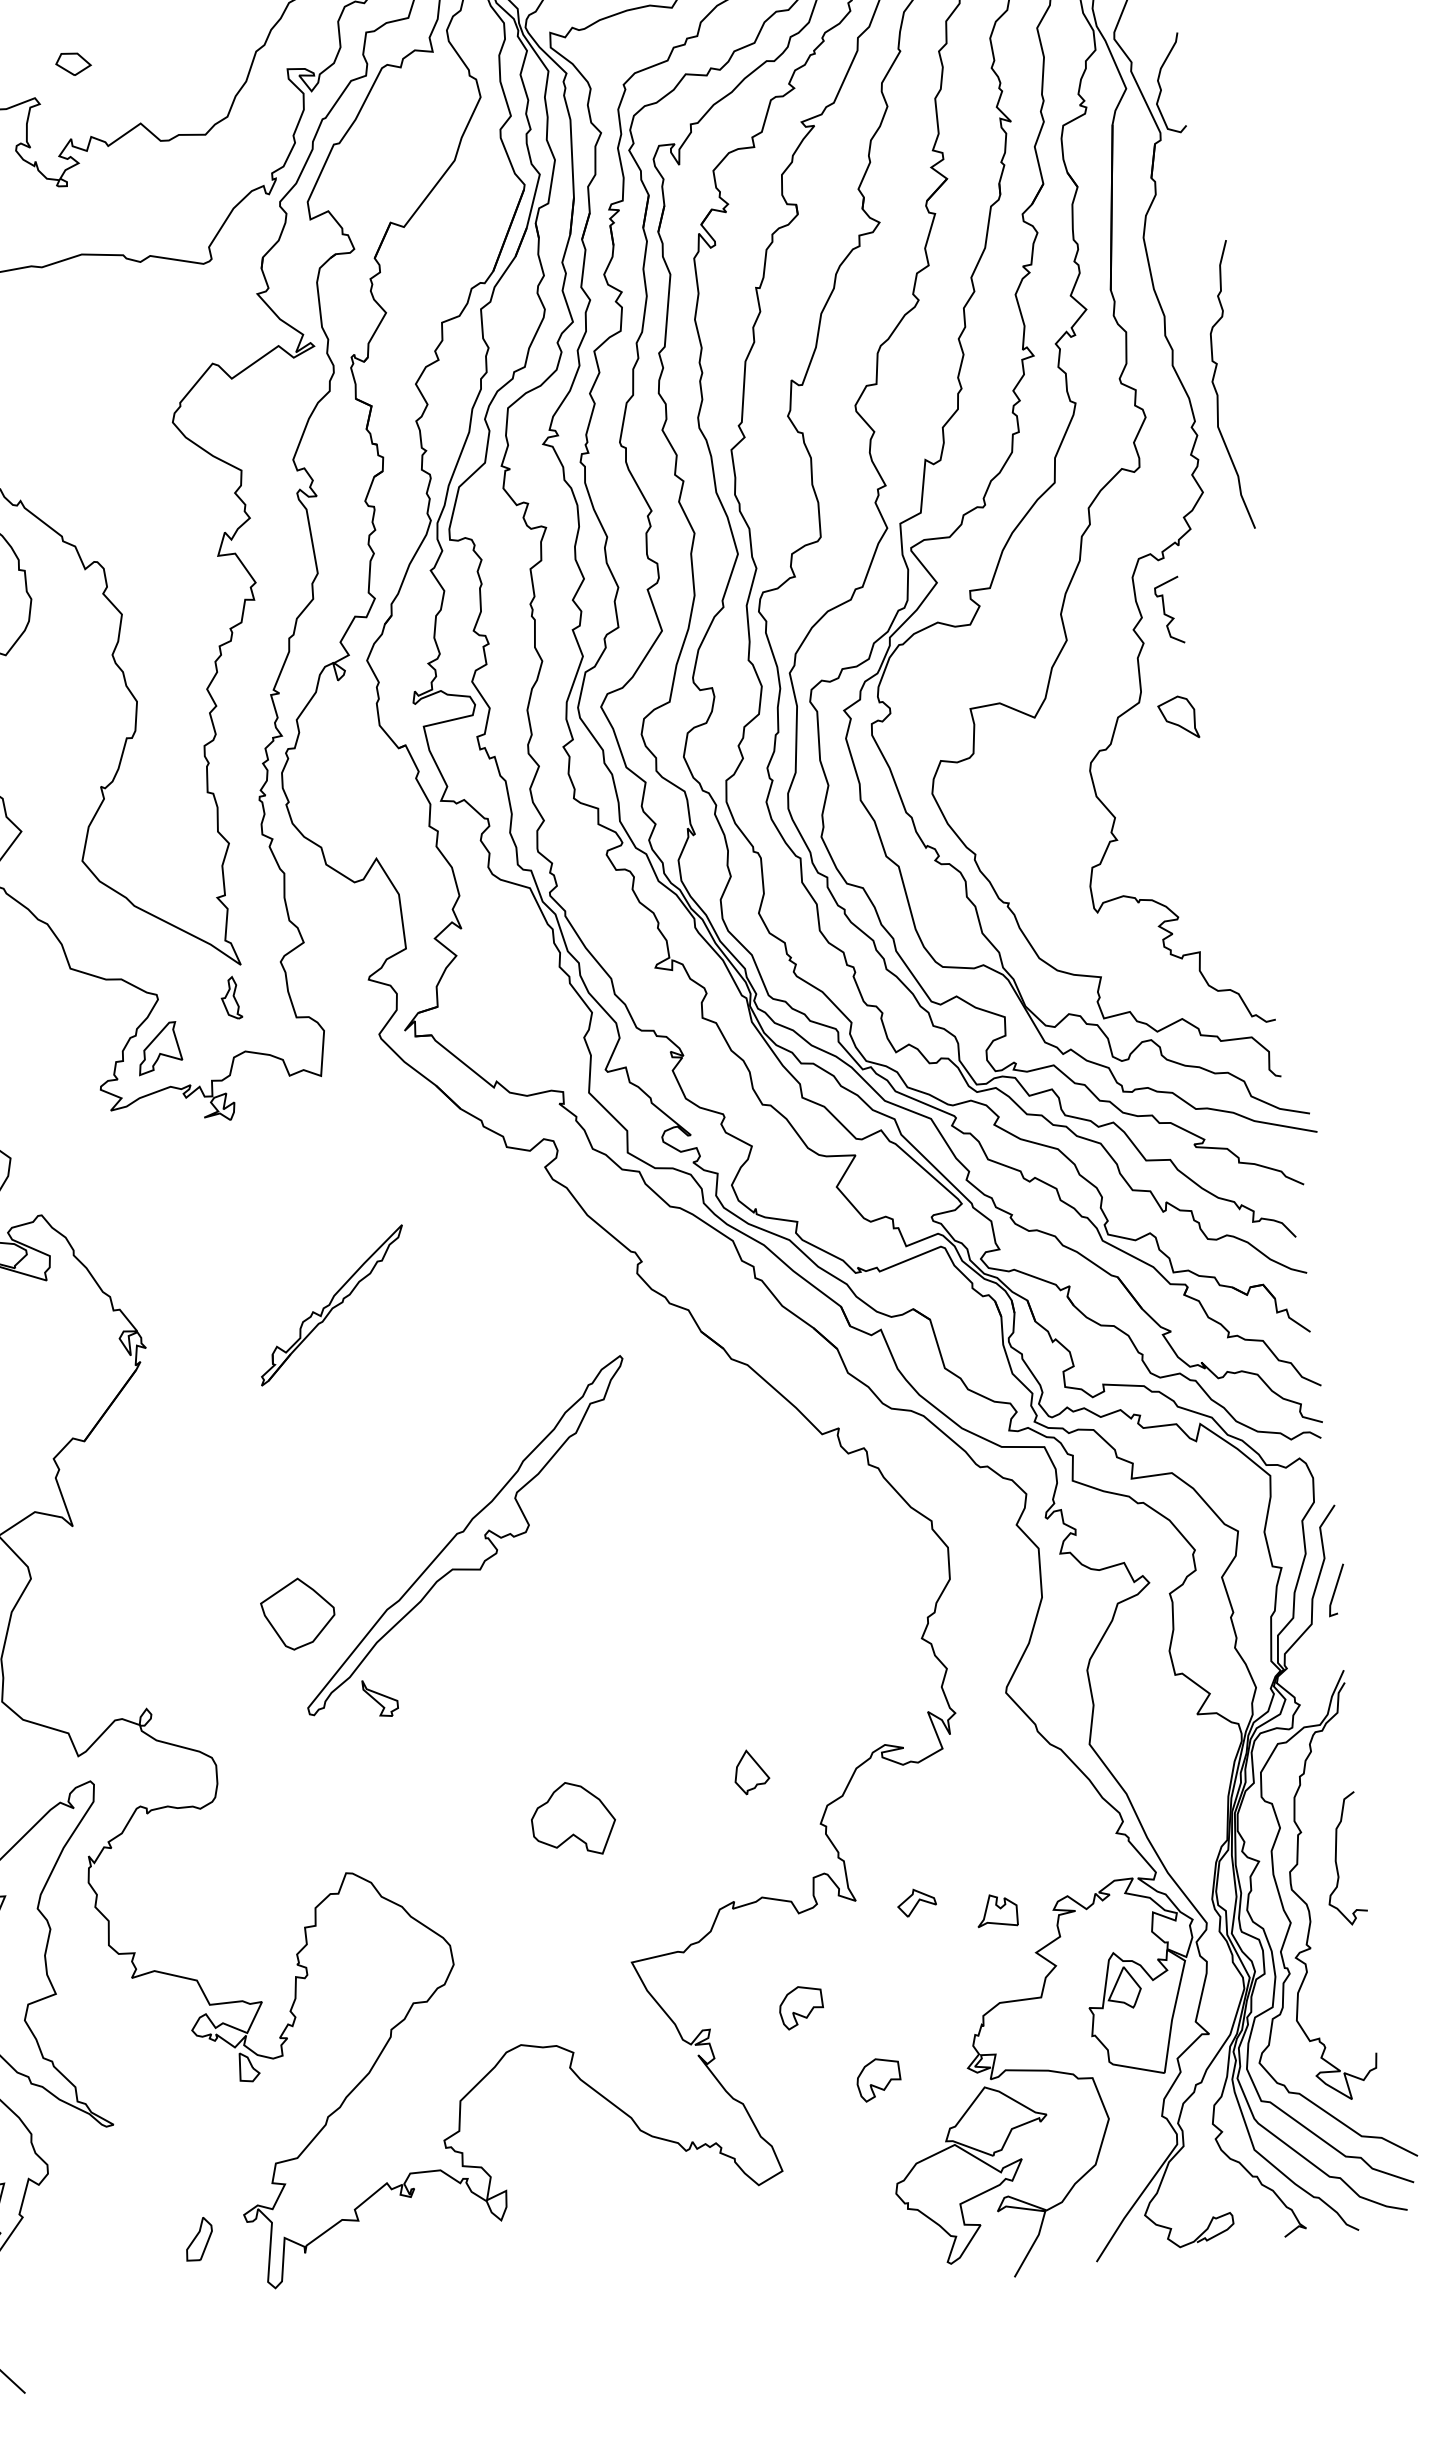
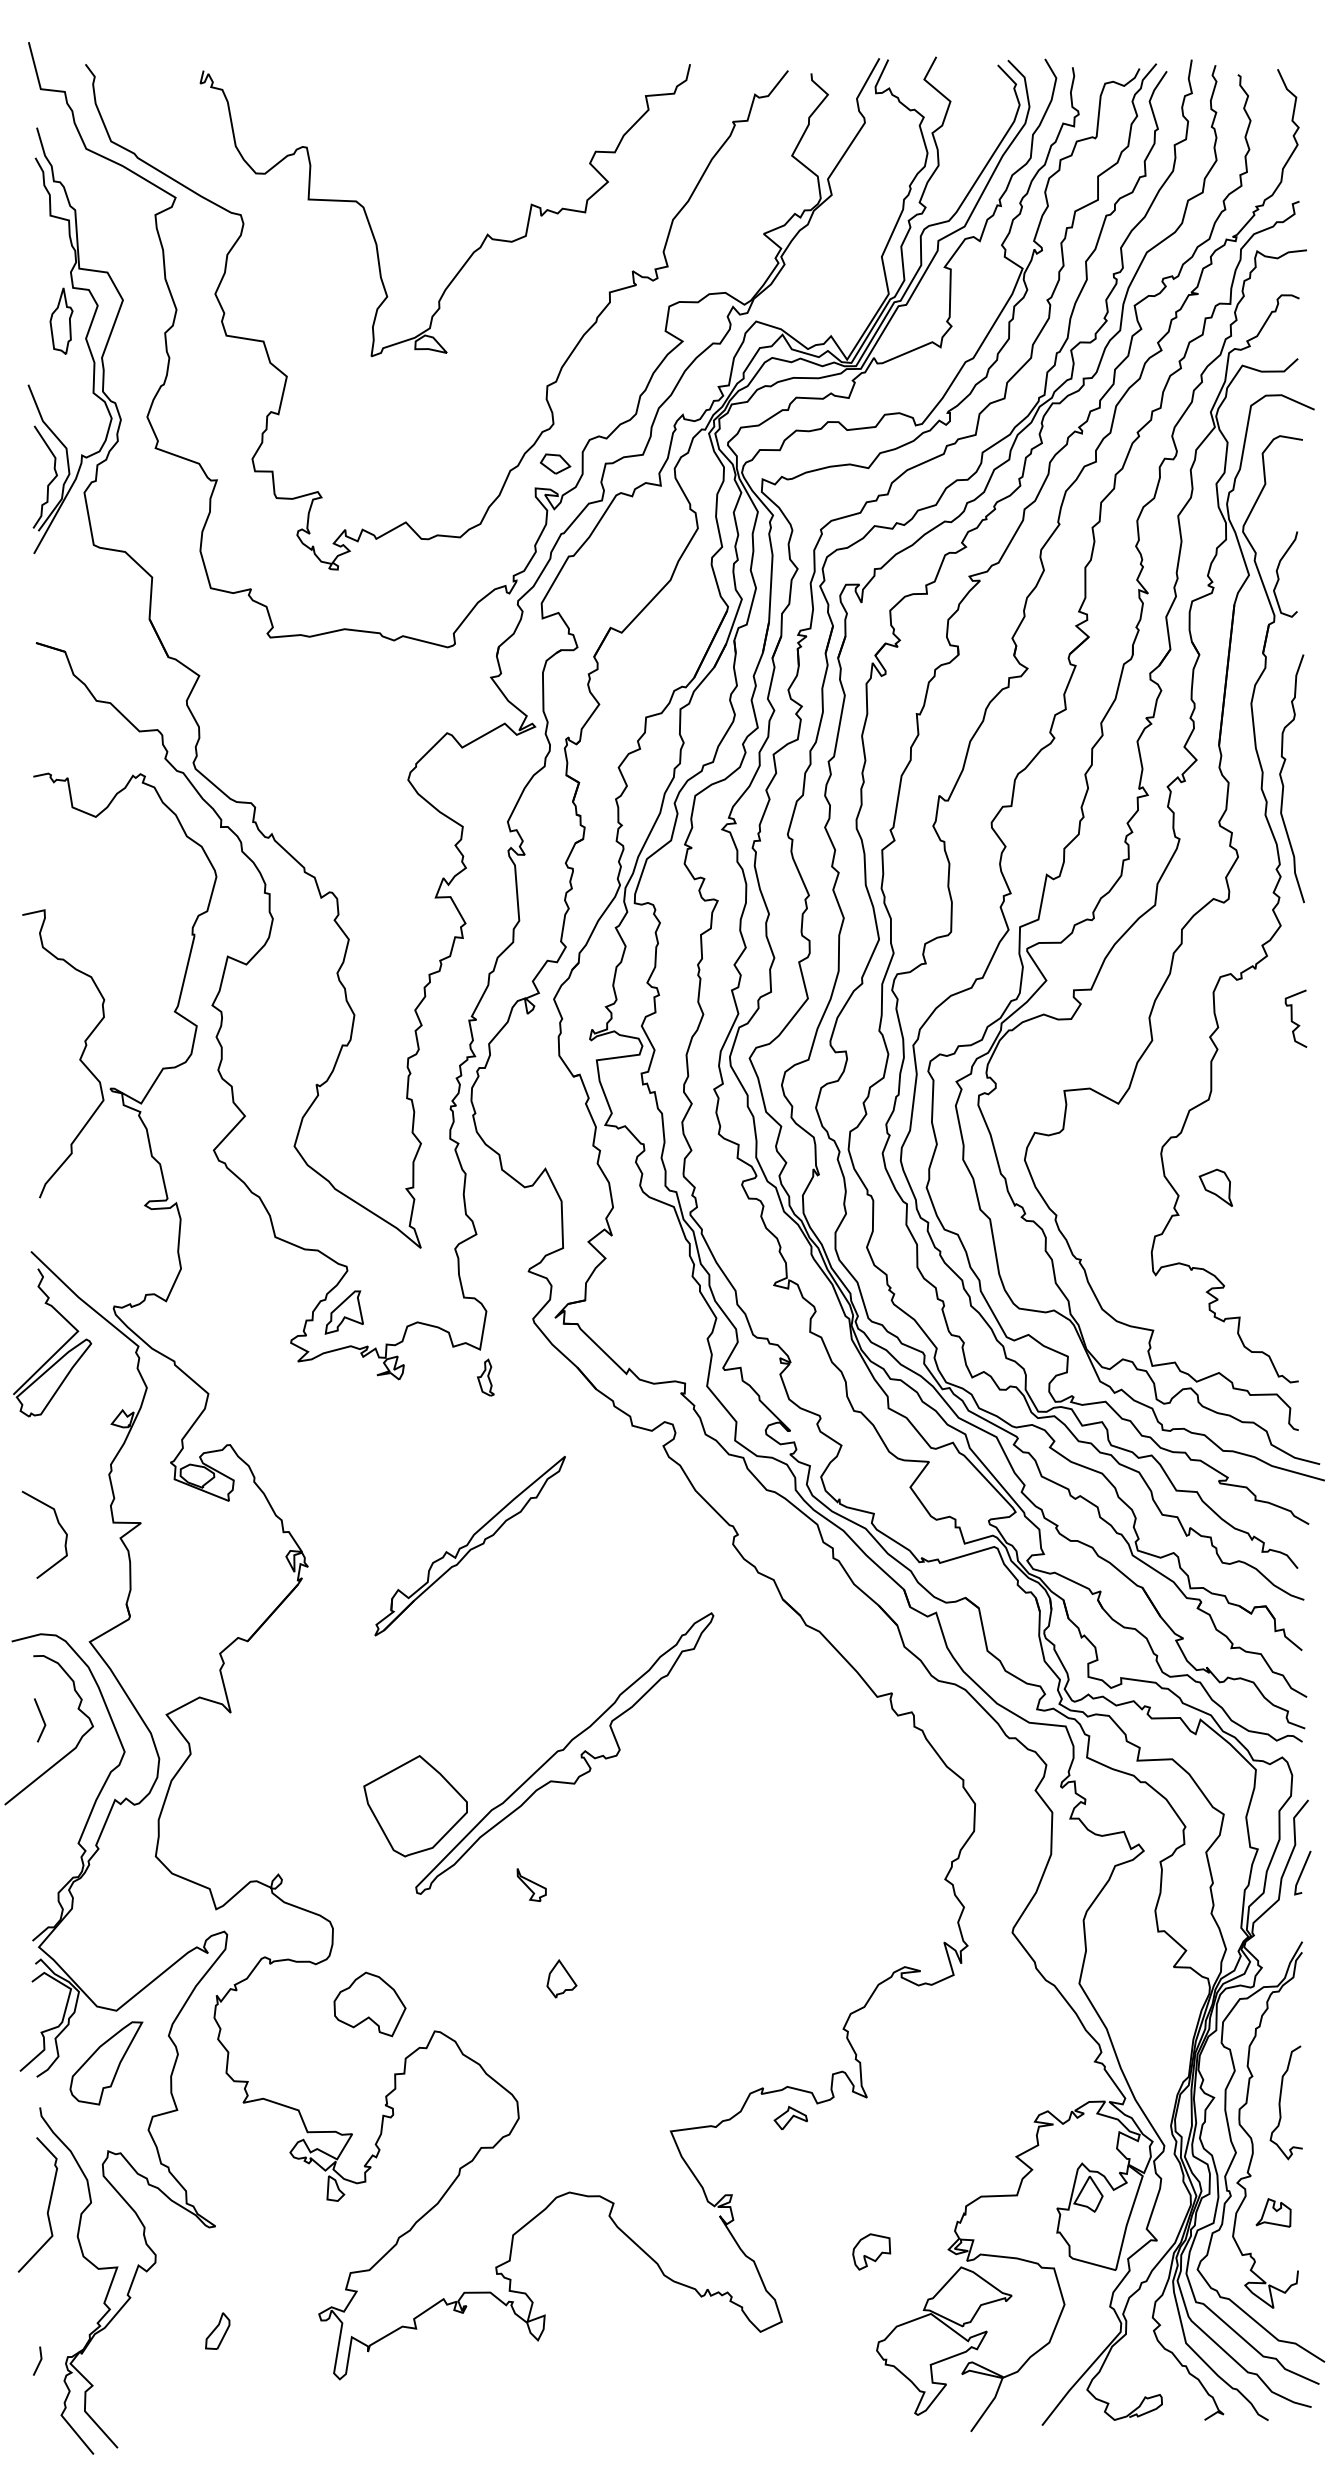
part: (73, 63) -> (555, 463), moved
curve: (1217, 391) -> (1283, 782), moved
curve: (1165, 610) -> (1292, 1018), moved
part: (1177, 717) -> (1215, 1187), moved
part: (230, 997) -> (485, 1377), moved
part: (331, 1304) -> (469, 1545), size x1.43
part: (298, 1614) -> (415, 1806), size x1.67
part: (380, 1697) -> (531, 1884), moved
part: (751, 1771) -> (561, 1978), moved
part: (572, 1819) -> (369, 2004), moved
part: (916, 1901) -> (790, 2117), moved
part: (996, 1910) -> (1273, 2212), moved
part: (801, 2007) -> (811, 2183), removed
part: (198, 2238) -> (217, 2330), moved

